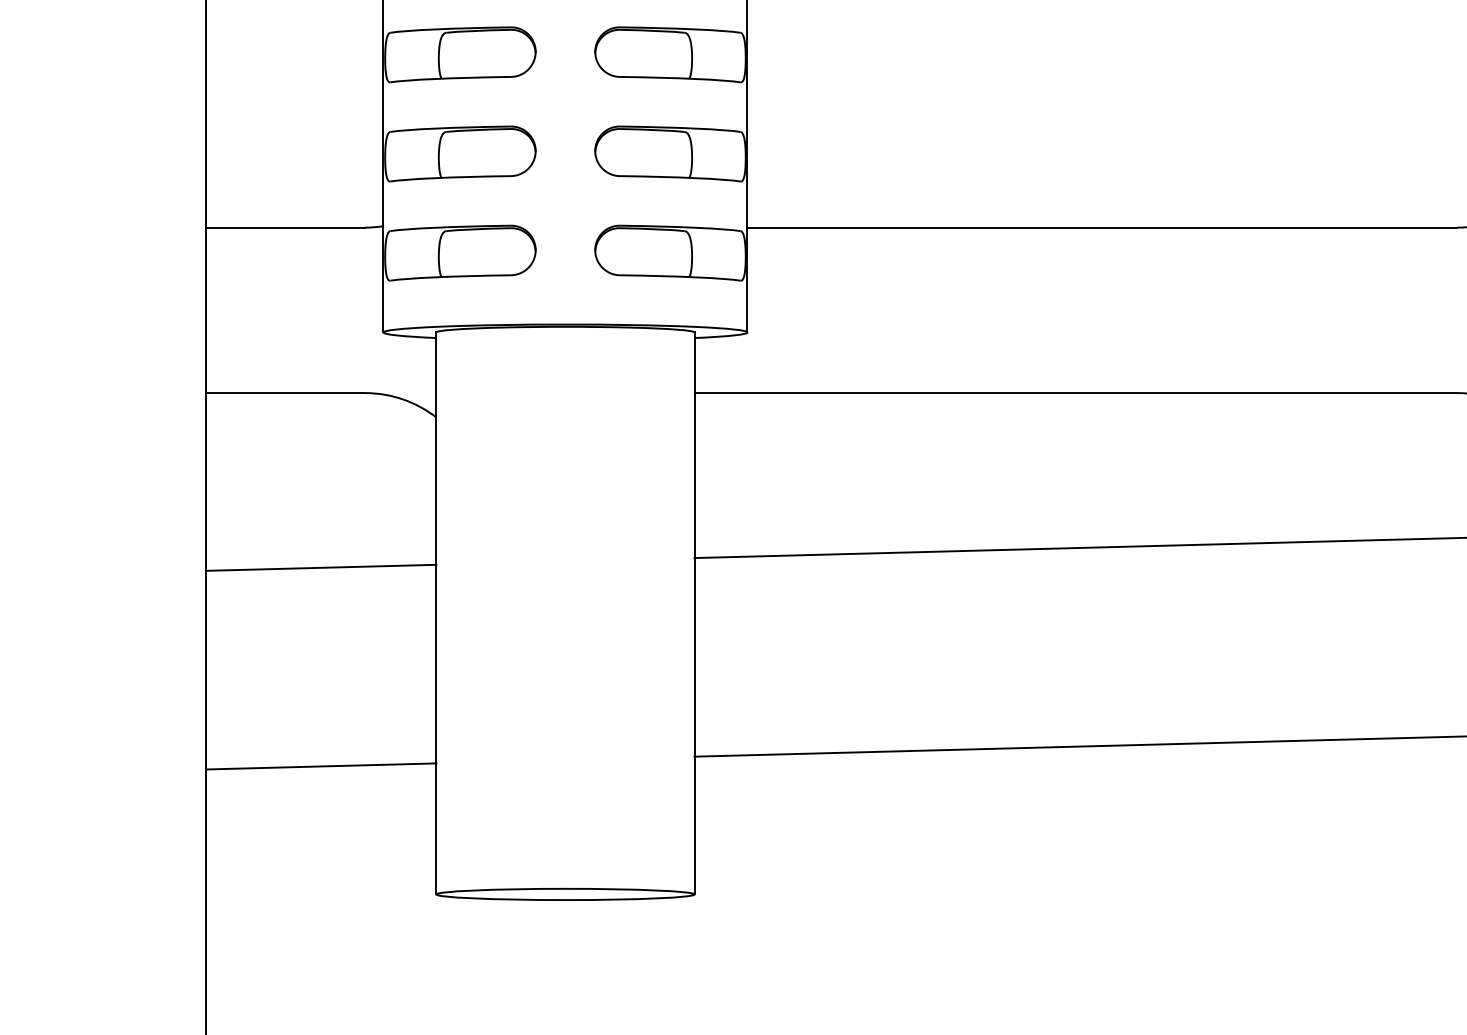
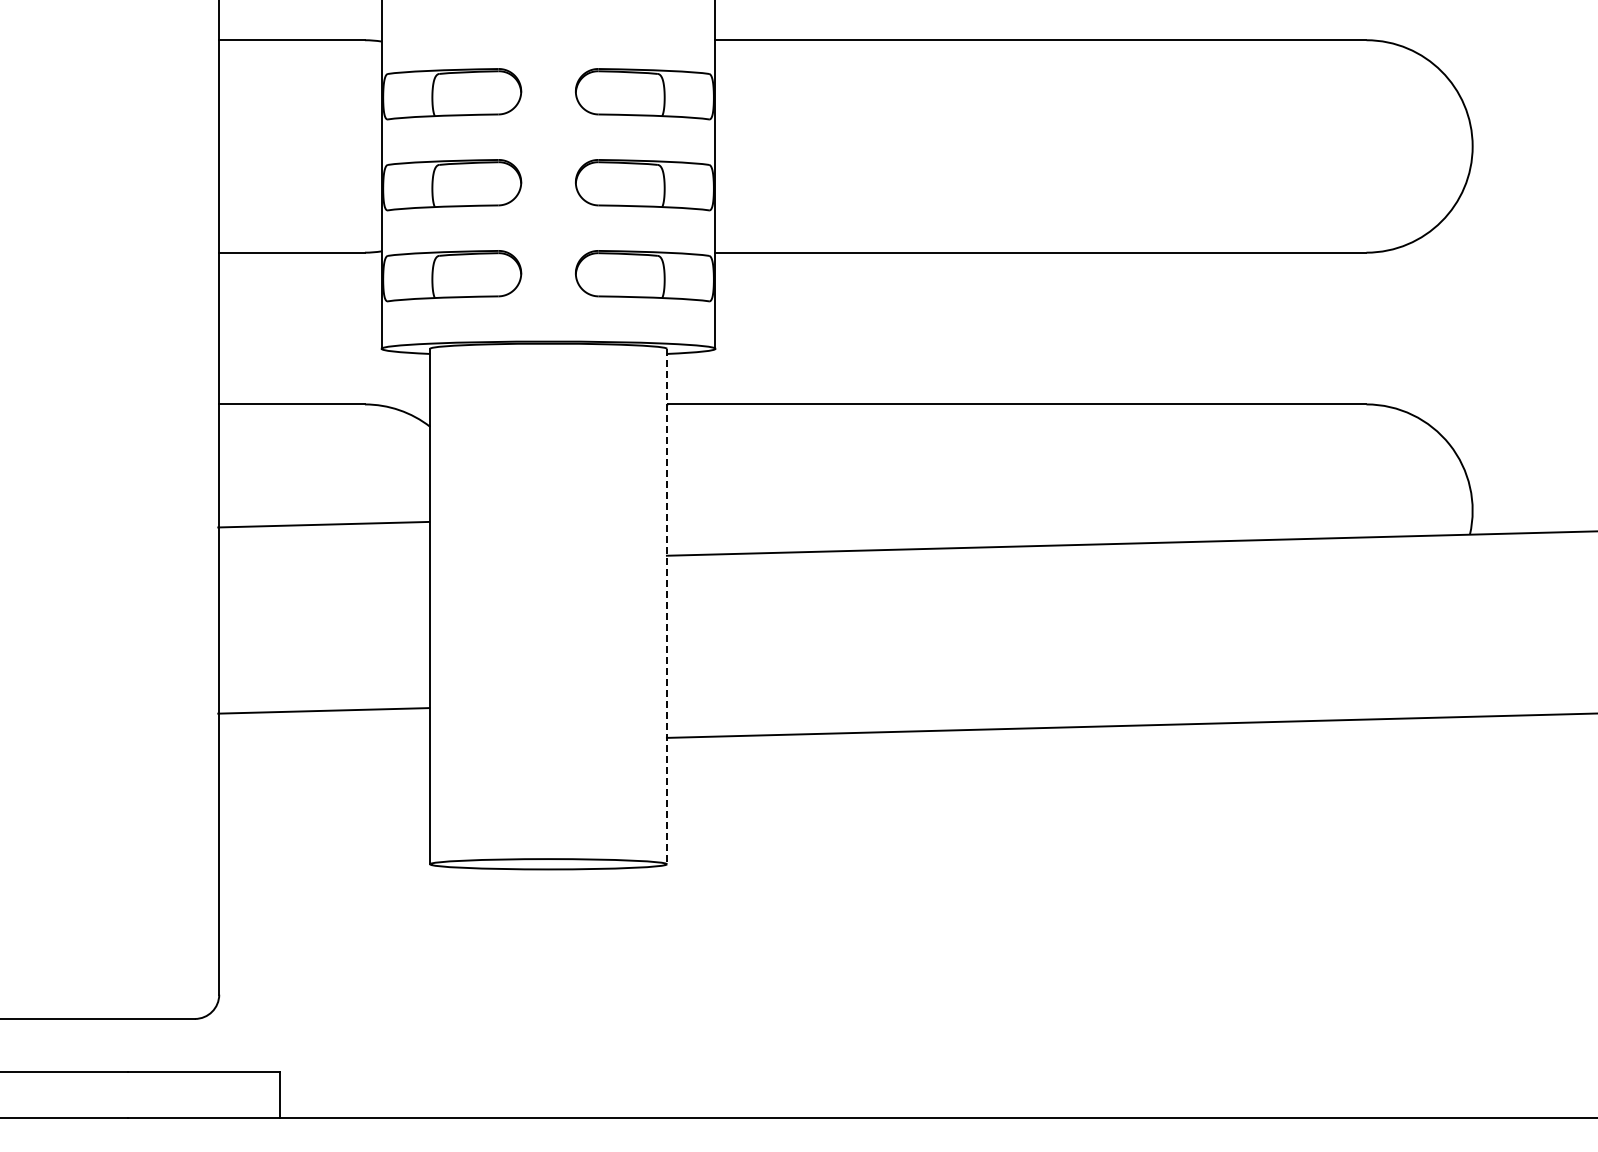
line: (321, 567) -> (323, 524), moved
line: (694, 613) -> (666, 606), solid -> dashed
line: (321, 766) -> (323, 710), moved

